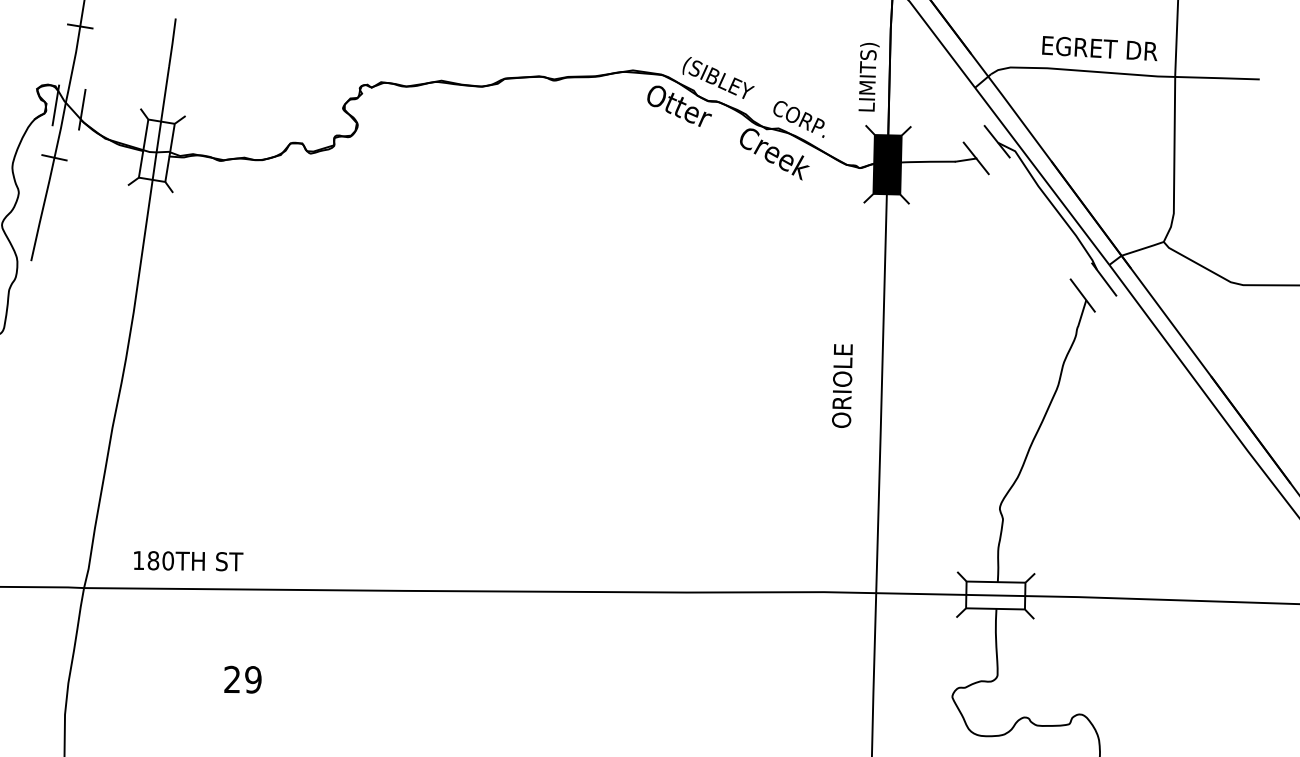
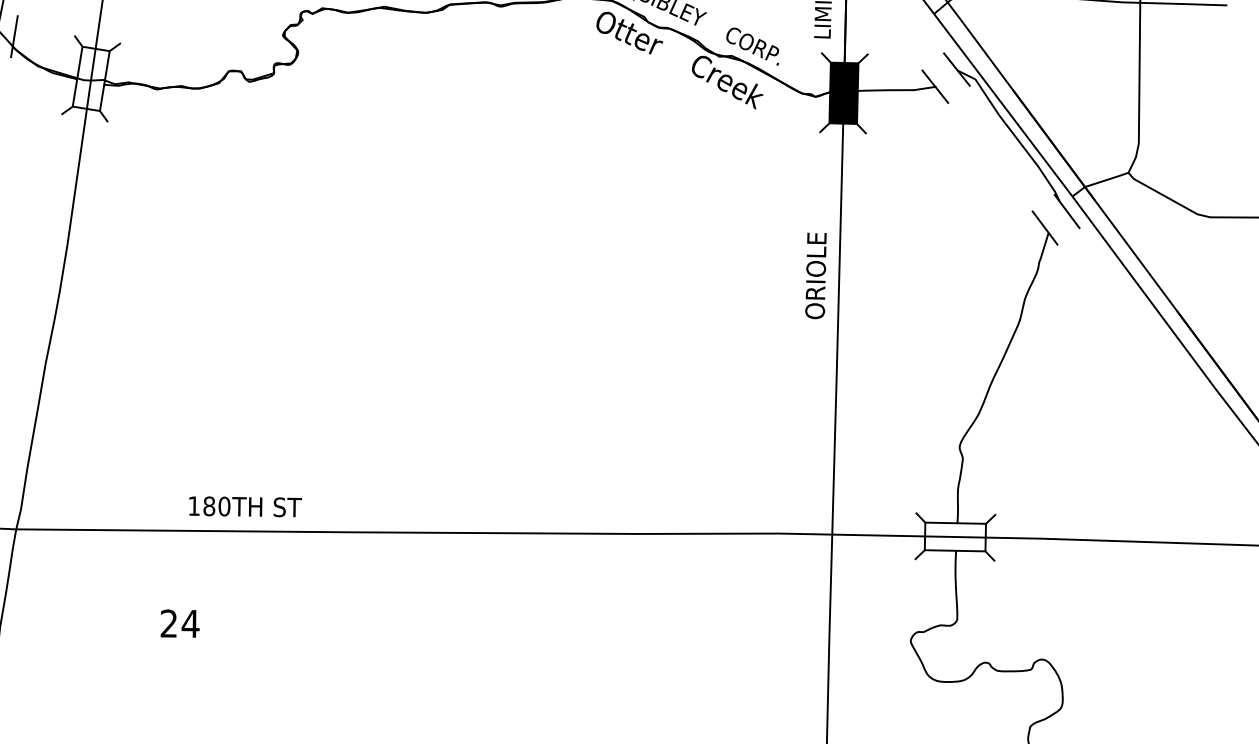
text: (842, 385) -> (816, 275), moved
text: (188, 561) -> (245, 507), moved
text: (253, 679) -> (190, 623), 29 -> 24

